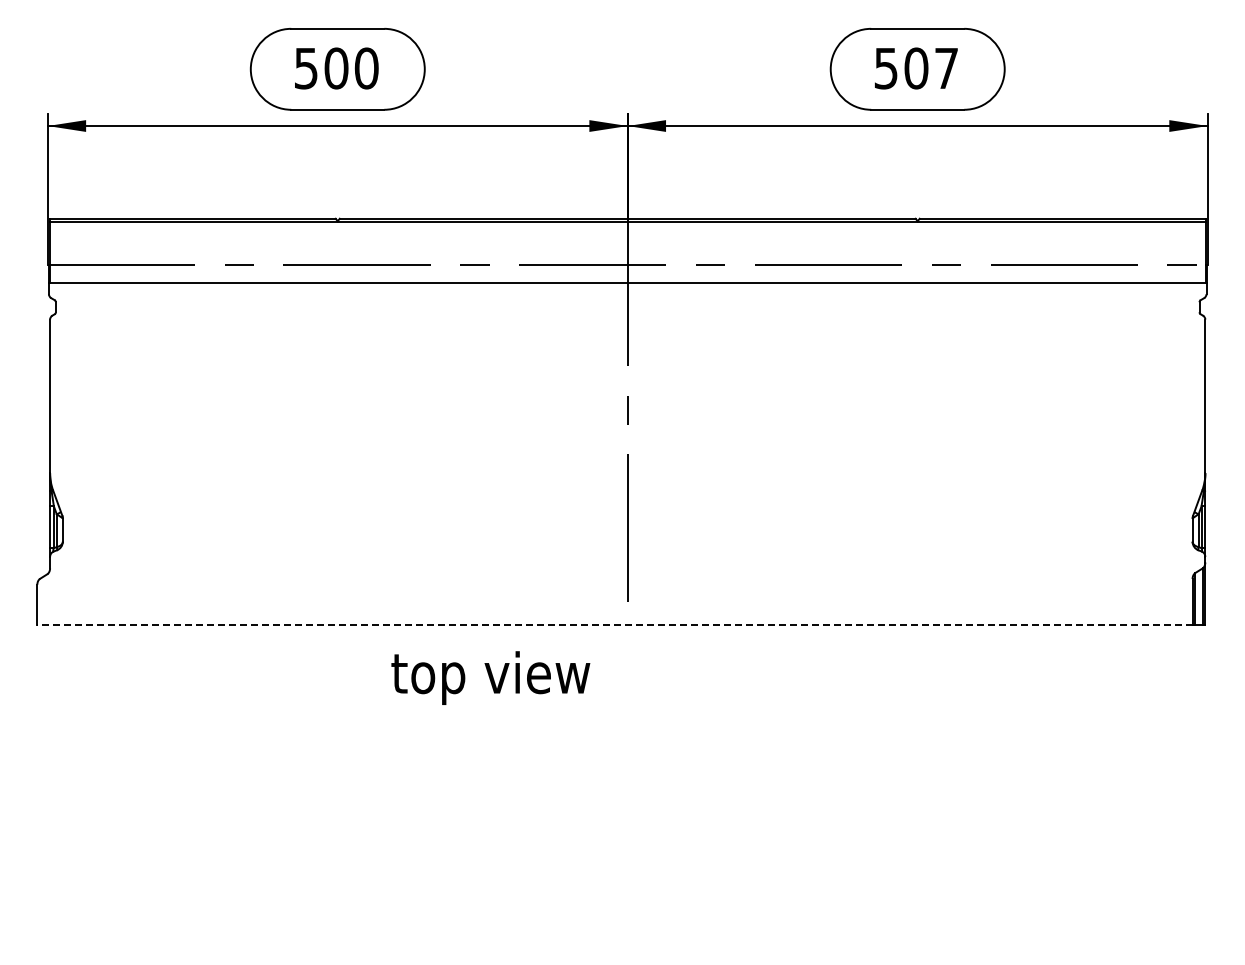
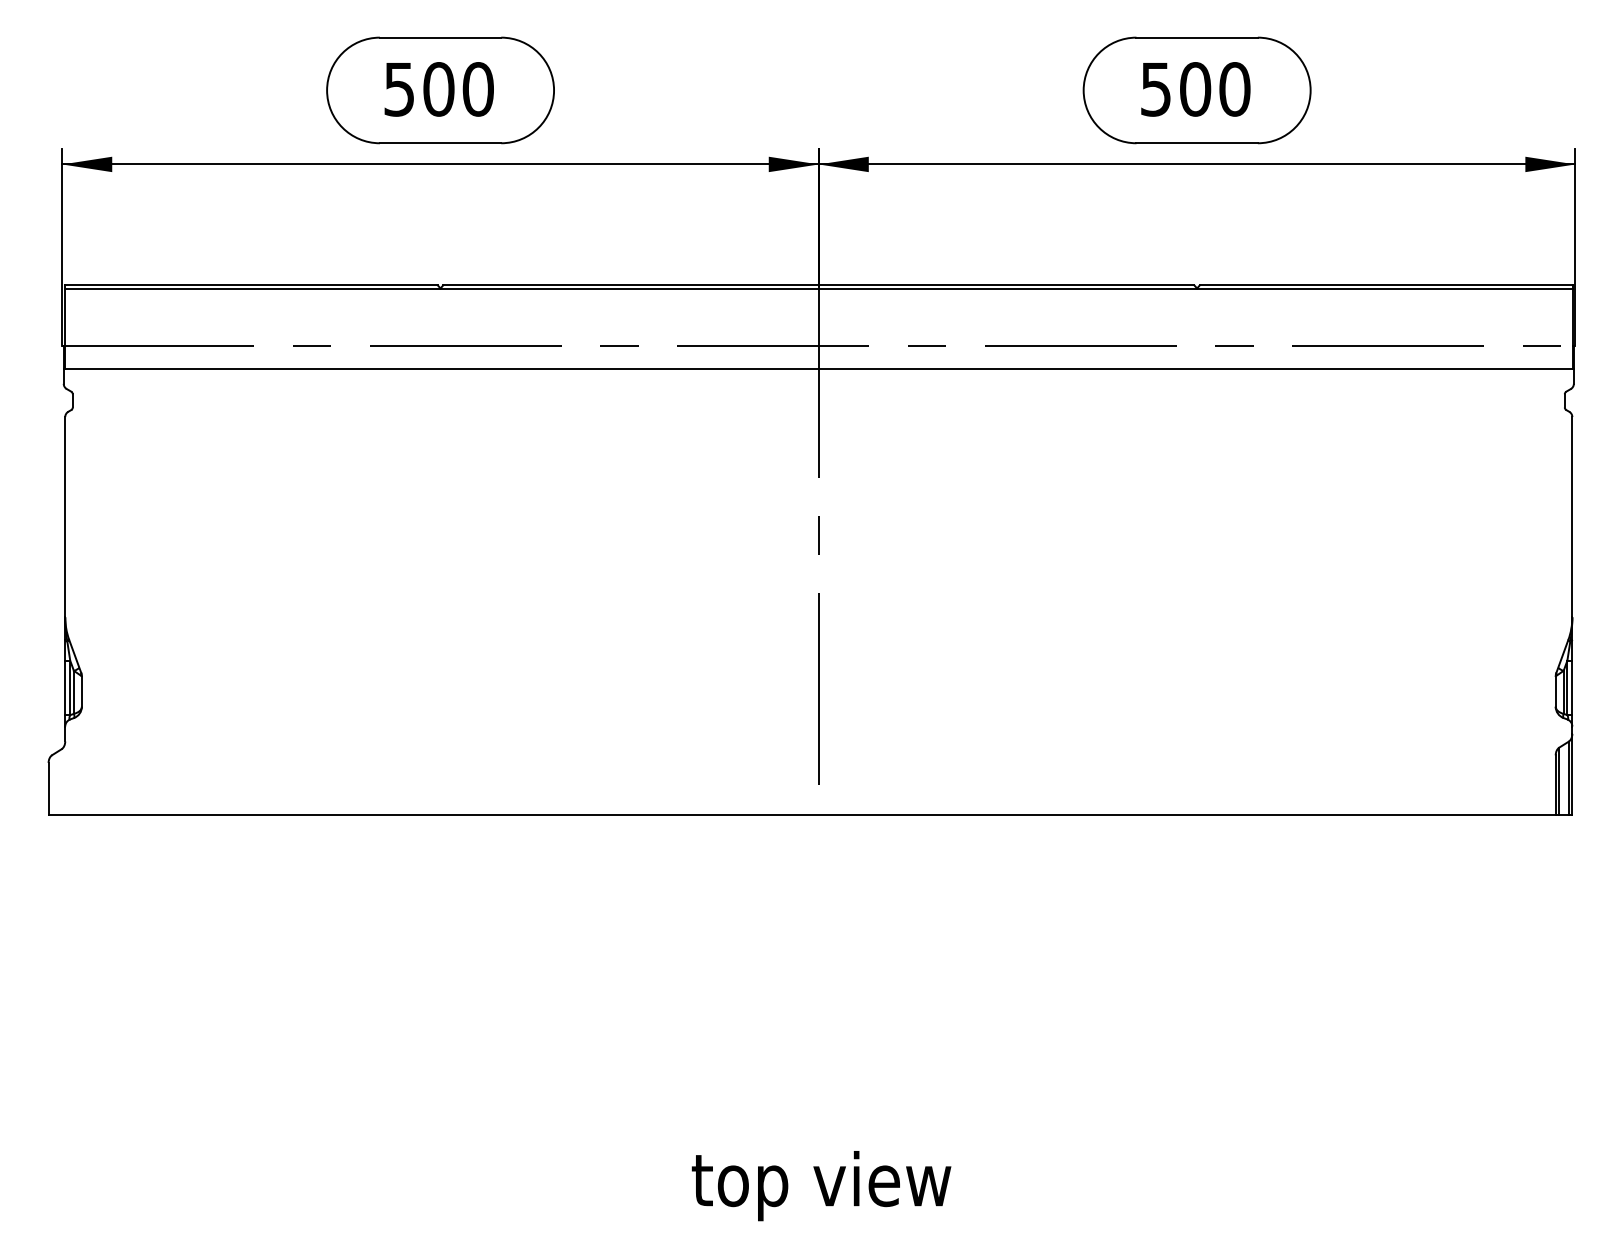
text: (946, 68) -> (1234, 89), 507 -> 500
line: (614, 624) -> (801, 814), dashed -> solid
text: (490, 677) -> (821, 1185), moved

